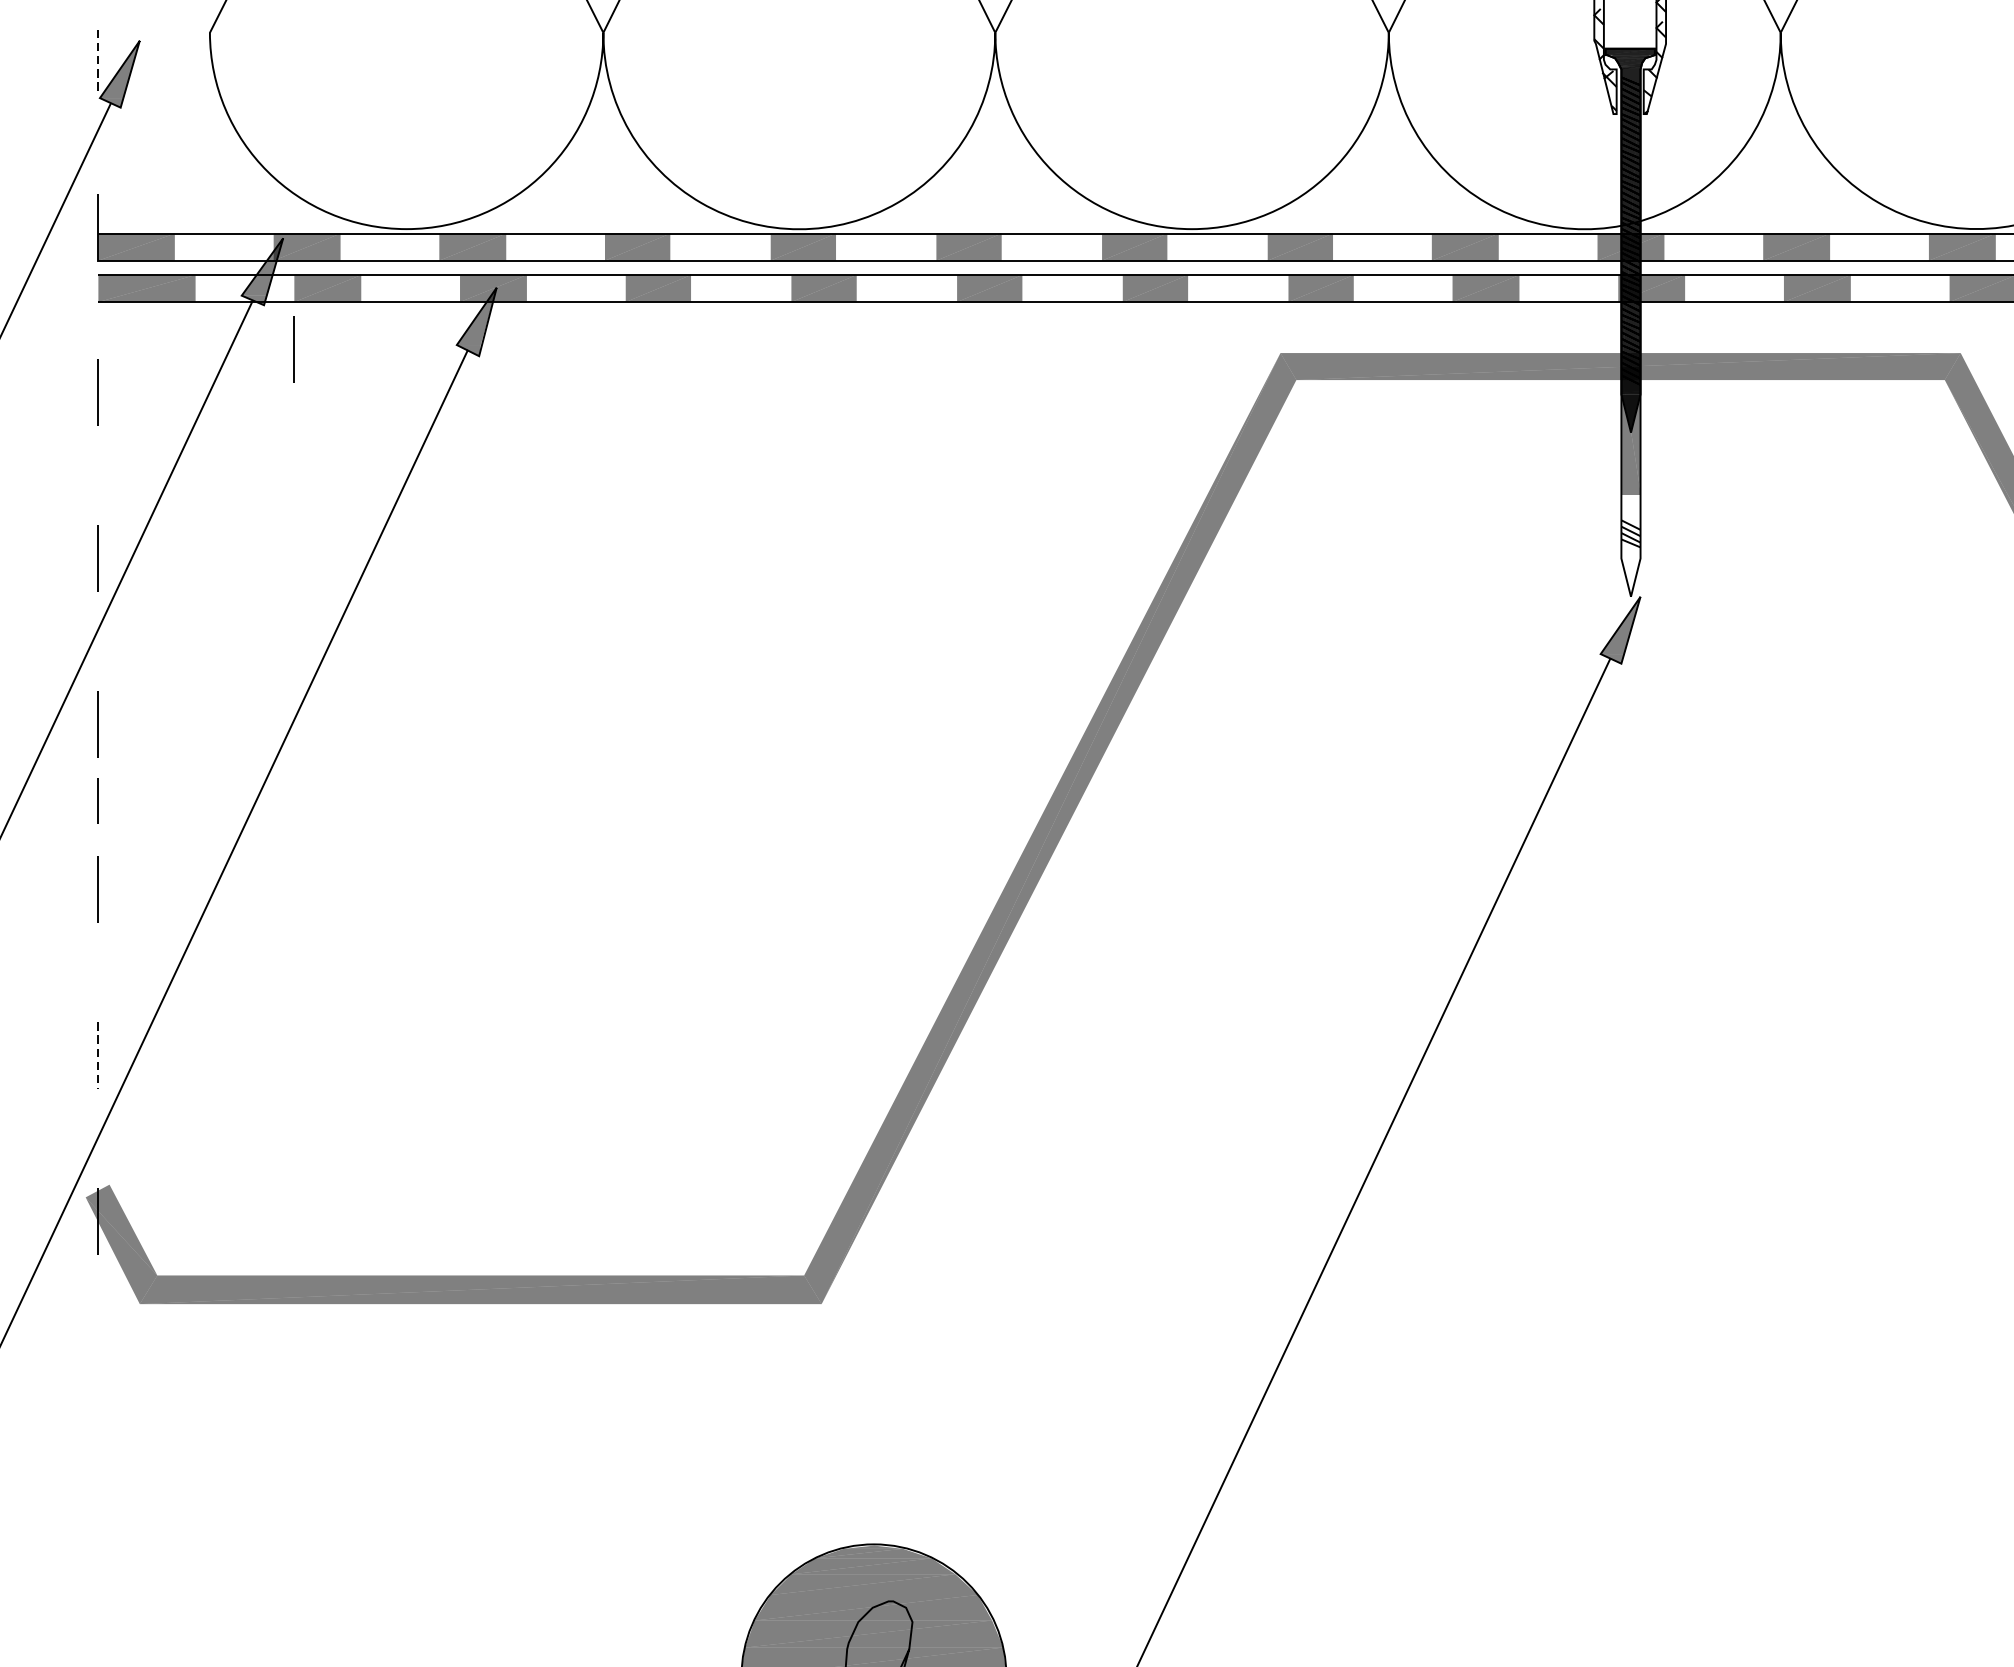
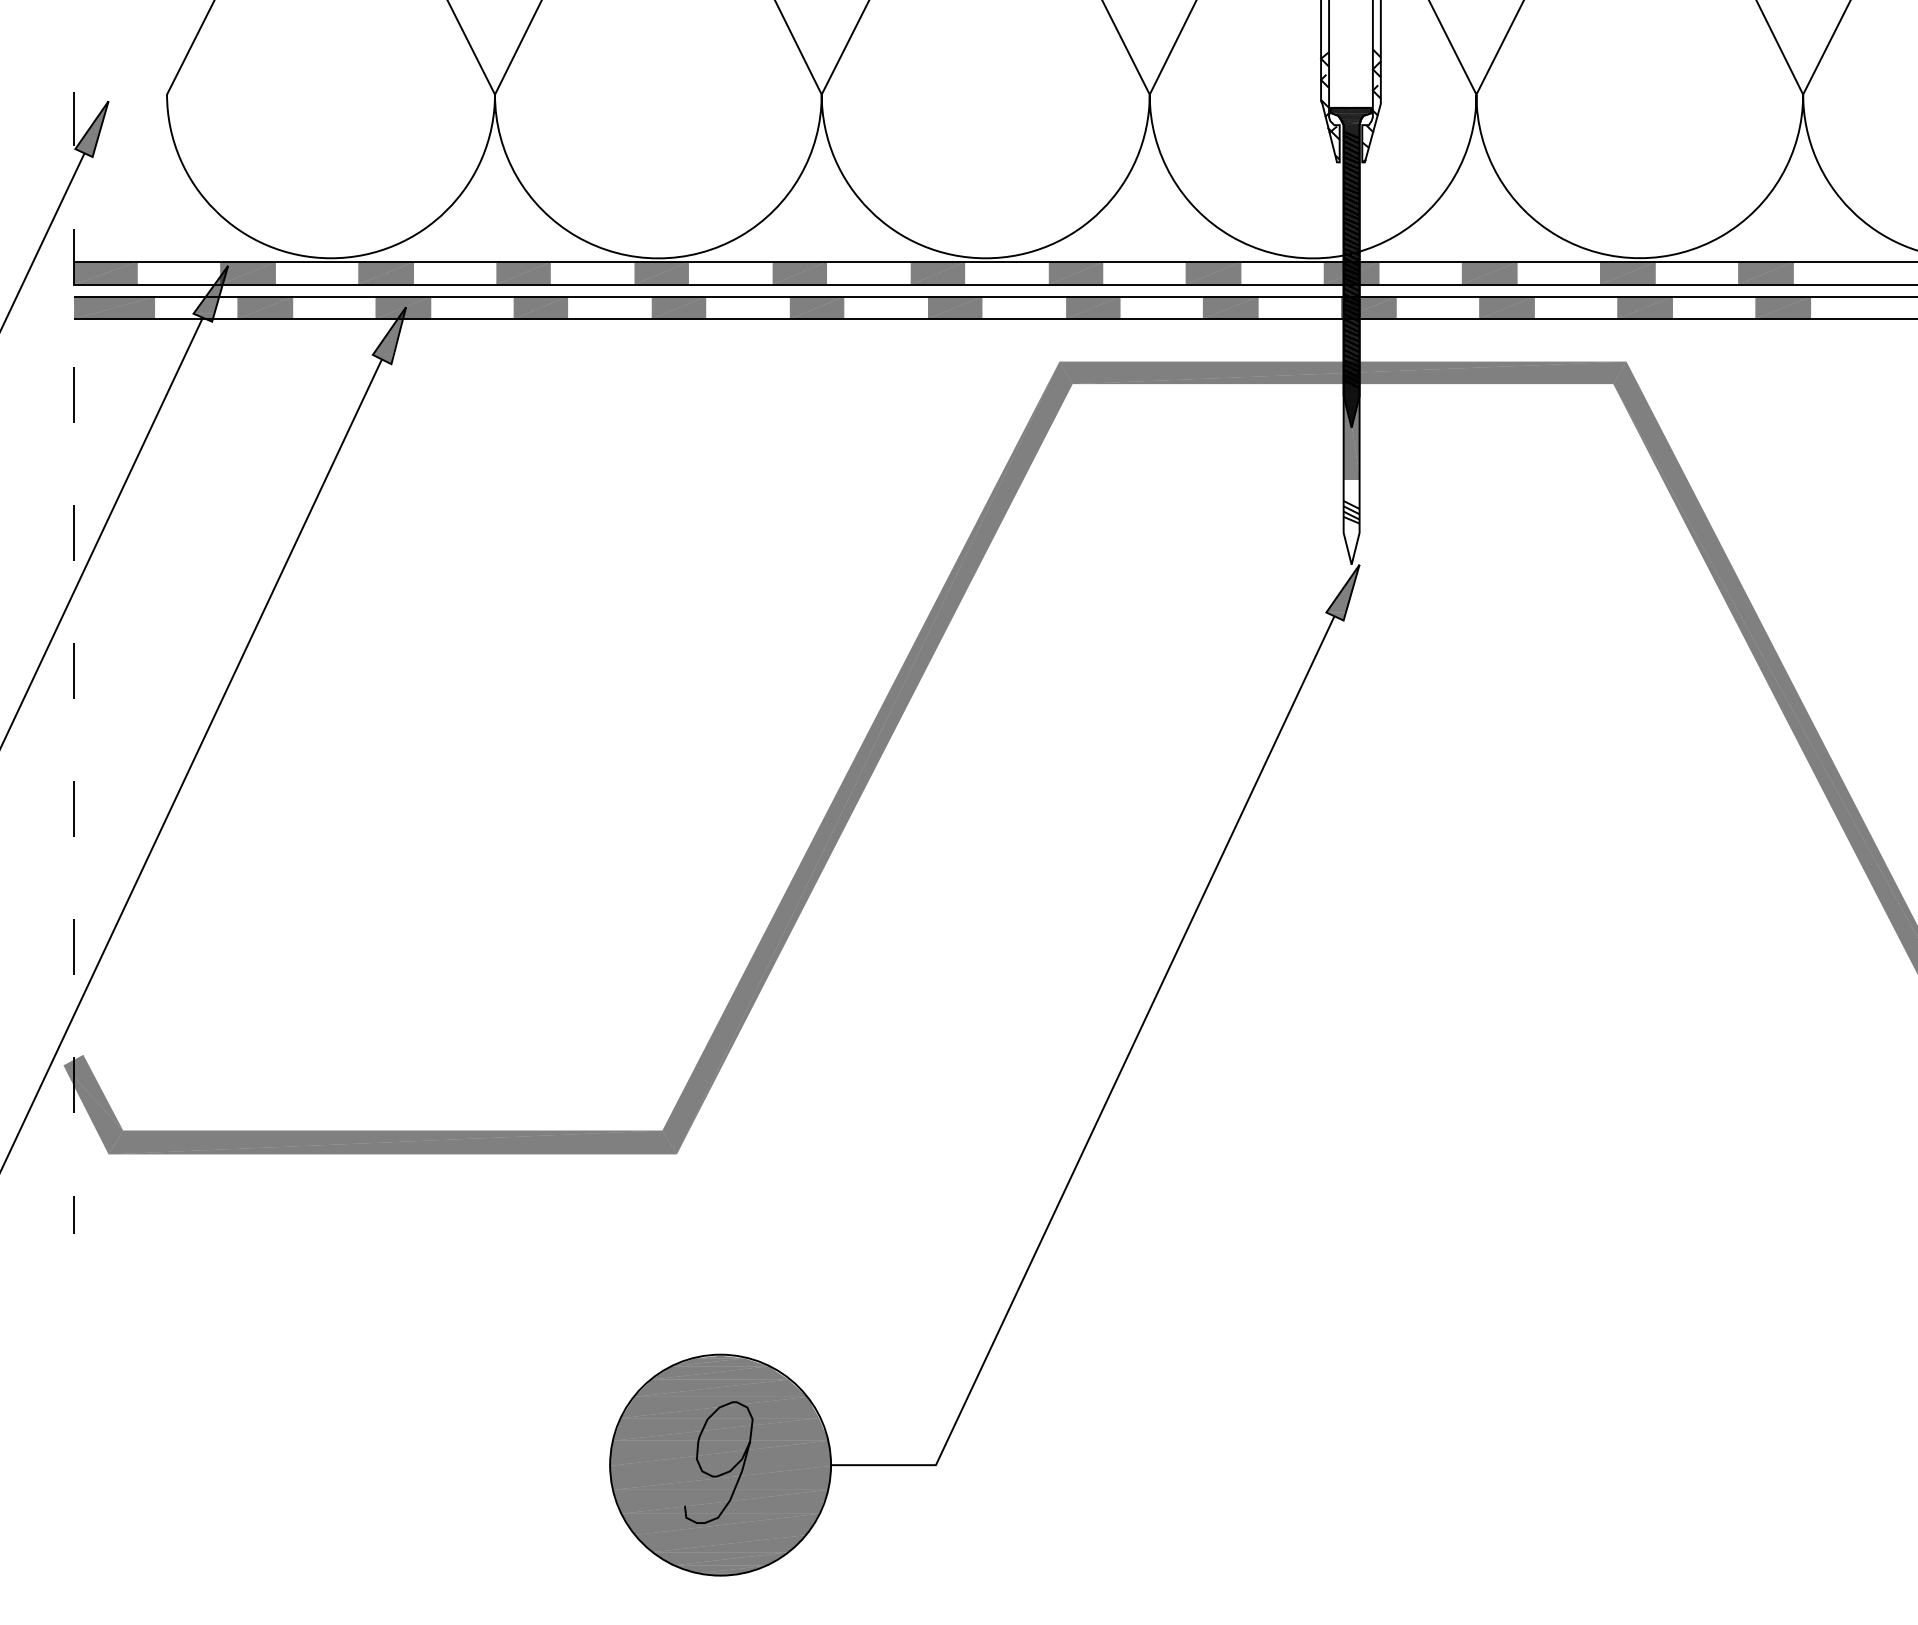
line: (98, 62) -> (74, 119), dashed -> solid
line: (293, 349) -> (236, 358), removed
line: (97, 800) -> (73, 1214), moved
line: (98, 1055) -> (74, 947), dashed -> solid

